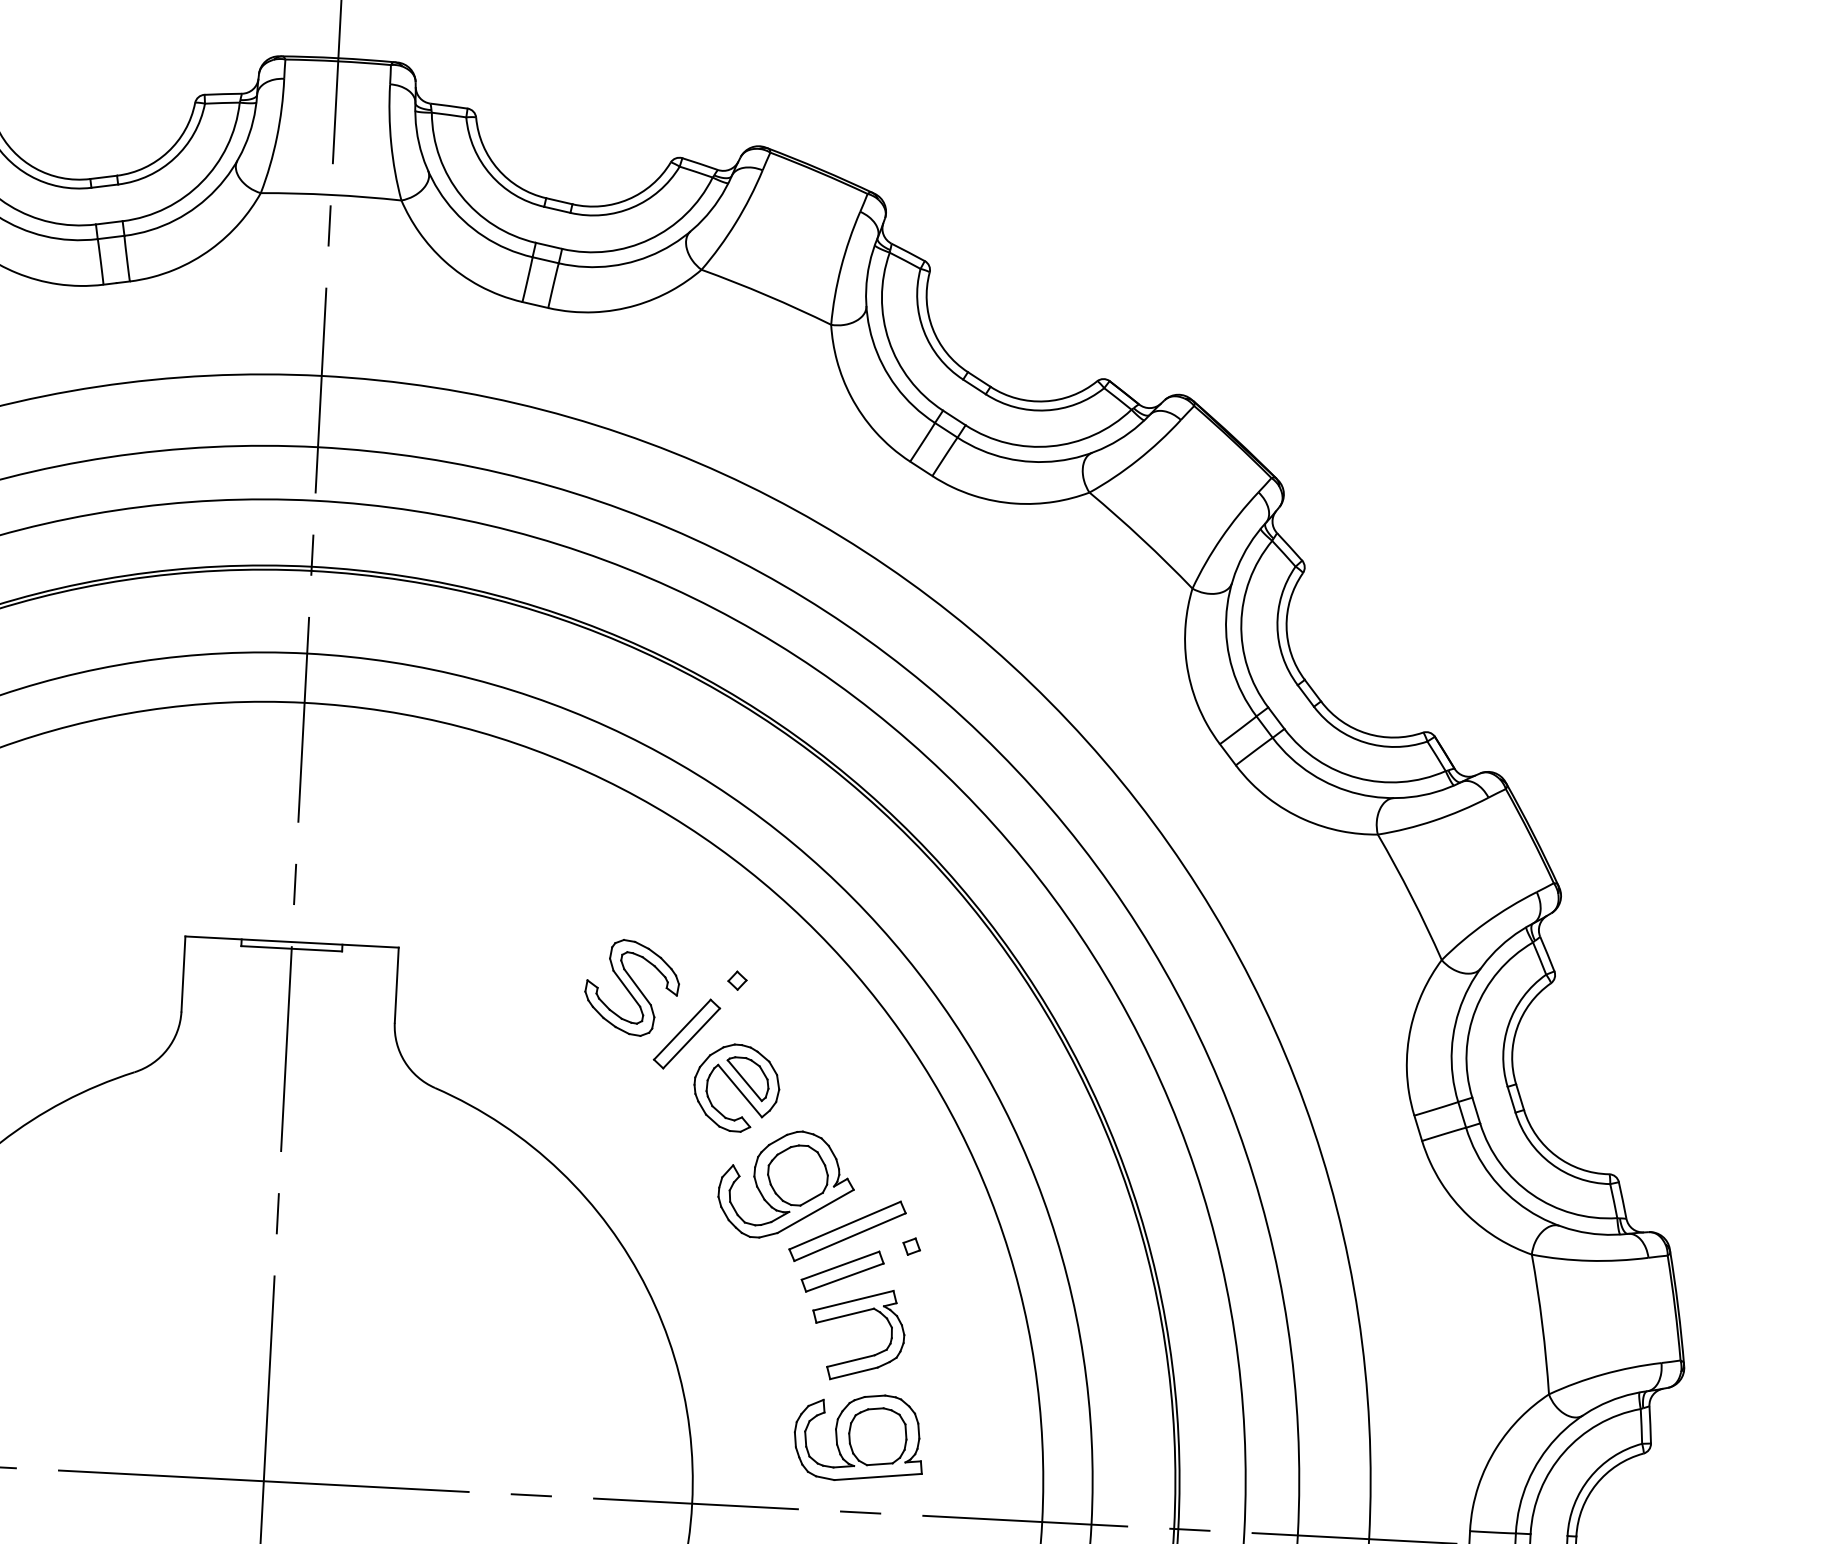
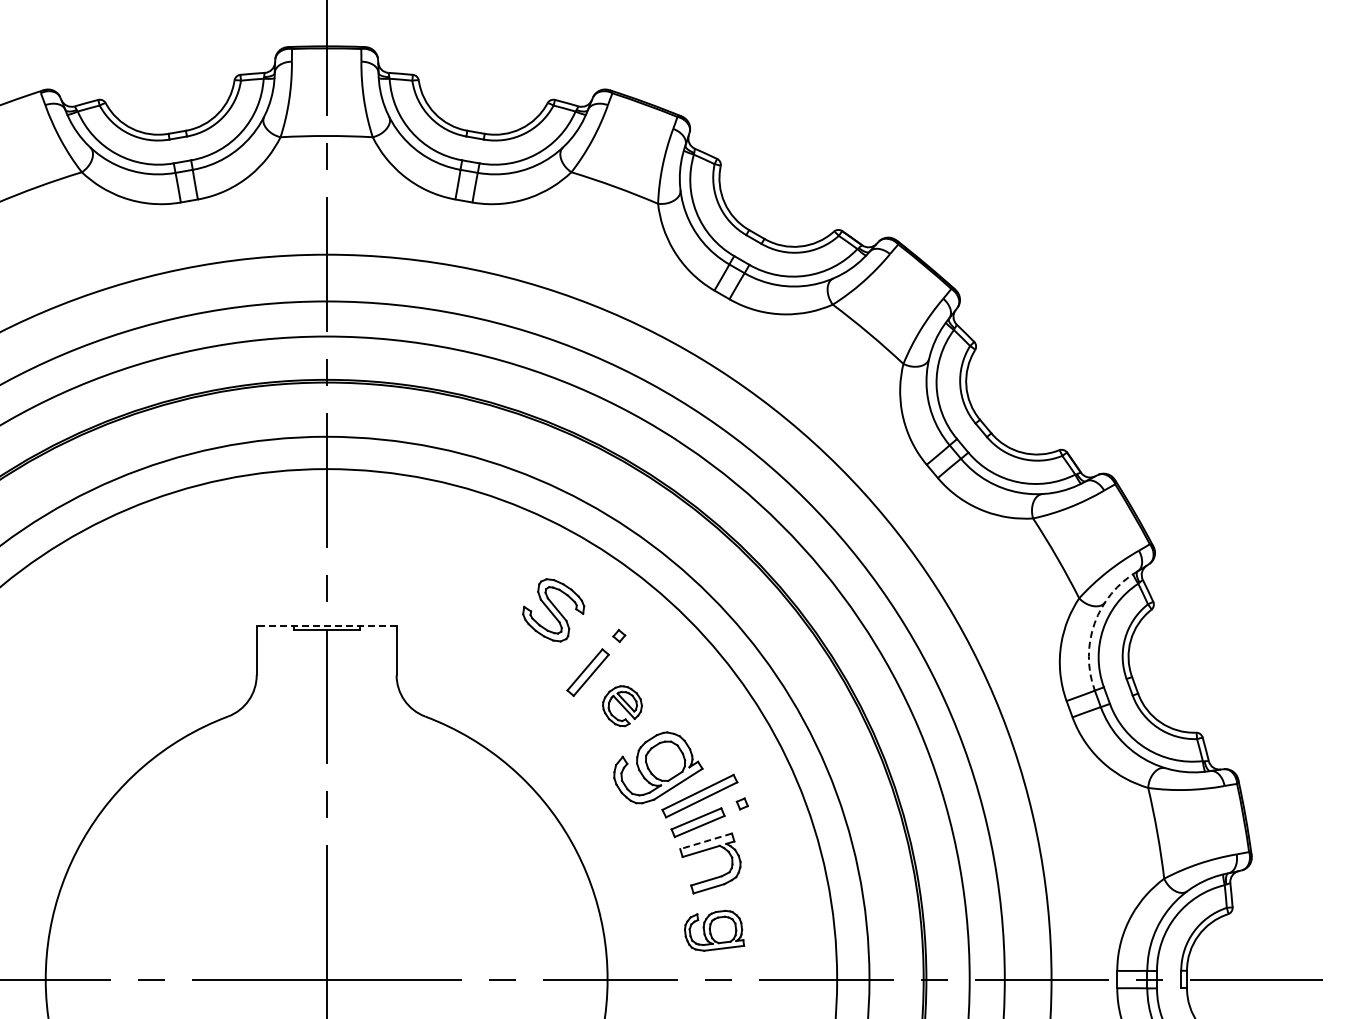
line: (291, 941) -> (326, 625), solid -> dashed
part: (631, 988) -> (553, 610), moved
arc: (1463, 999) -> (1094, 623), solid -> dashed
part: (736, 1086) -> (622, 705), size x0.7
line: (852, 1300) -> (705, 841), solid -> dashed
part: (859, 1437) -> (714, 930), size x0.7

